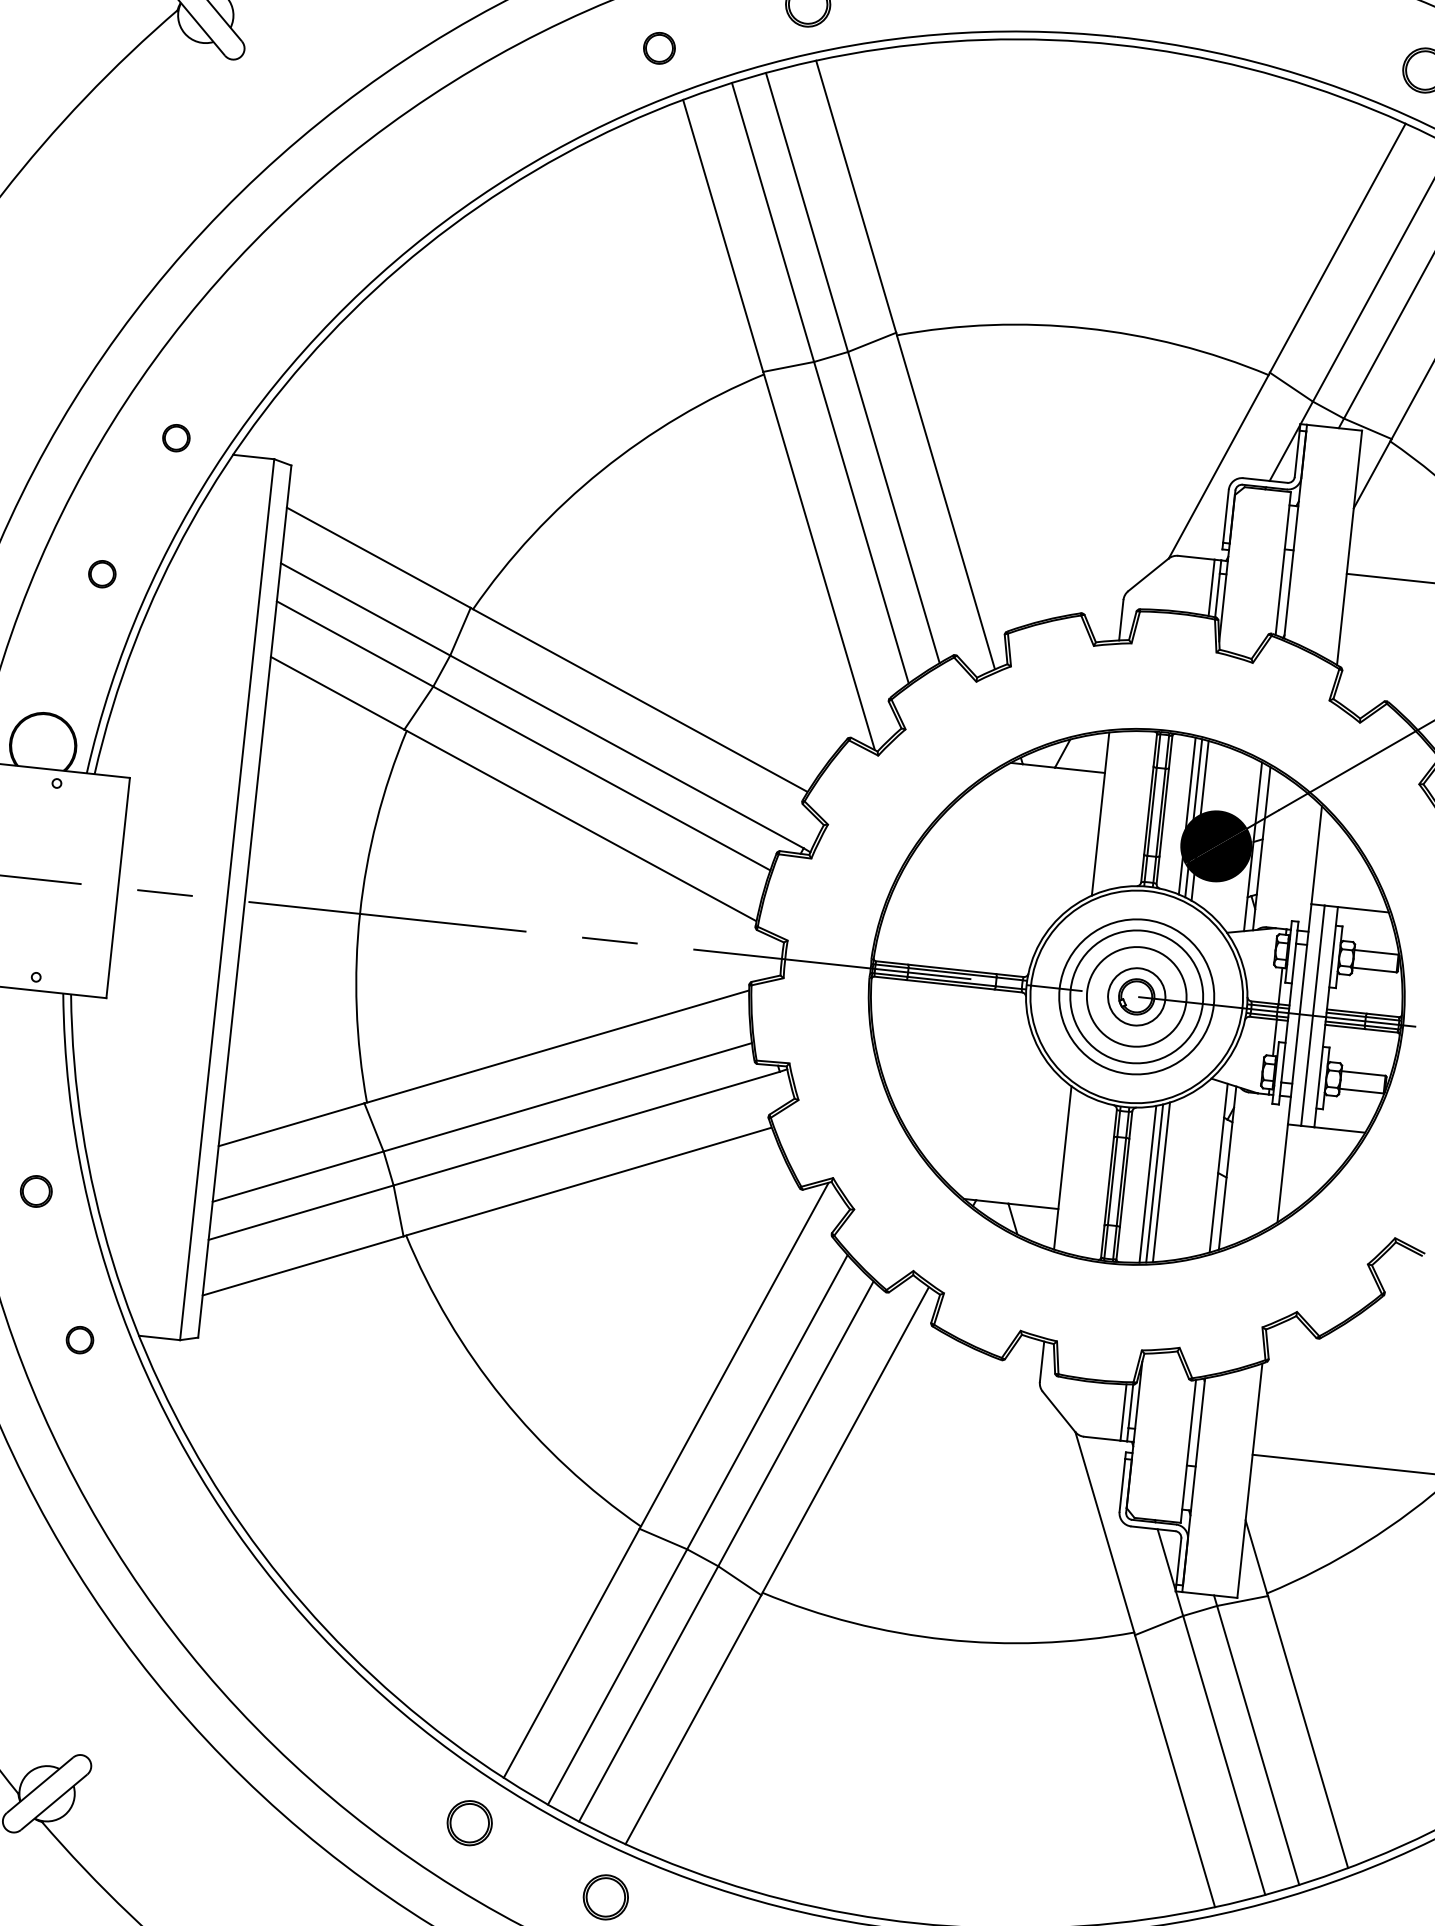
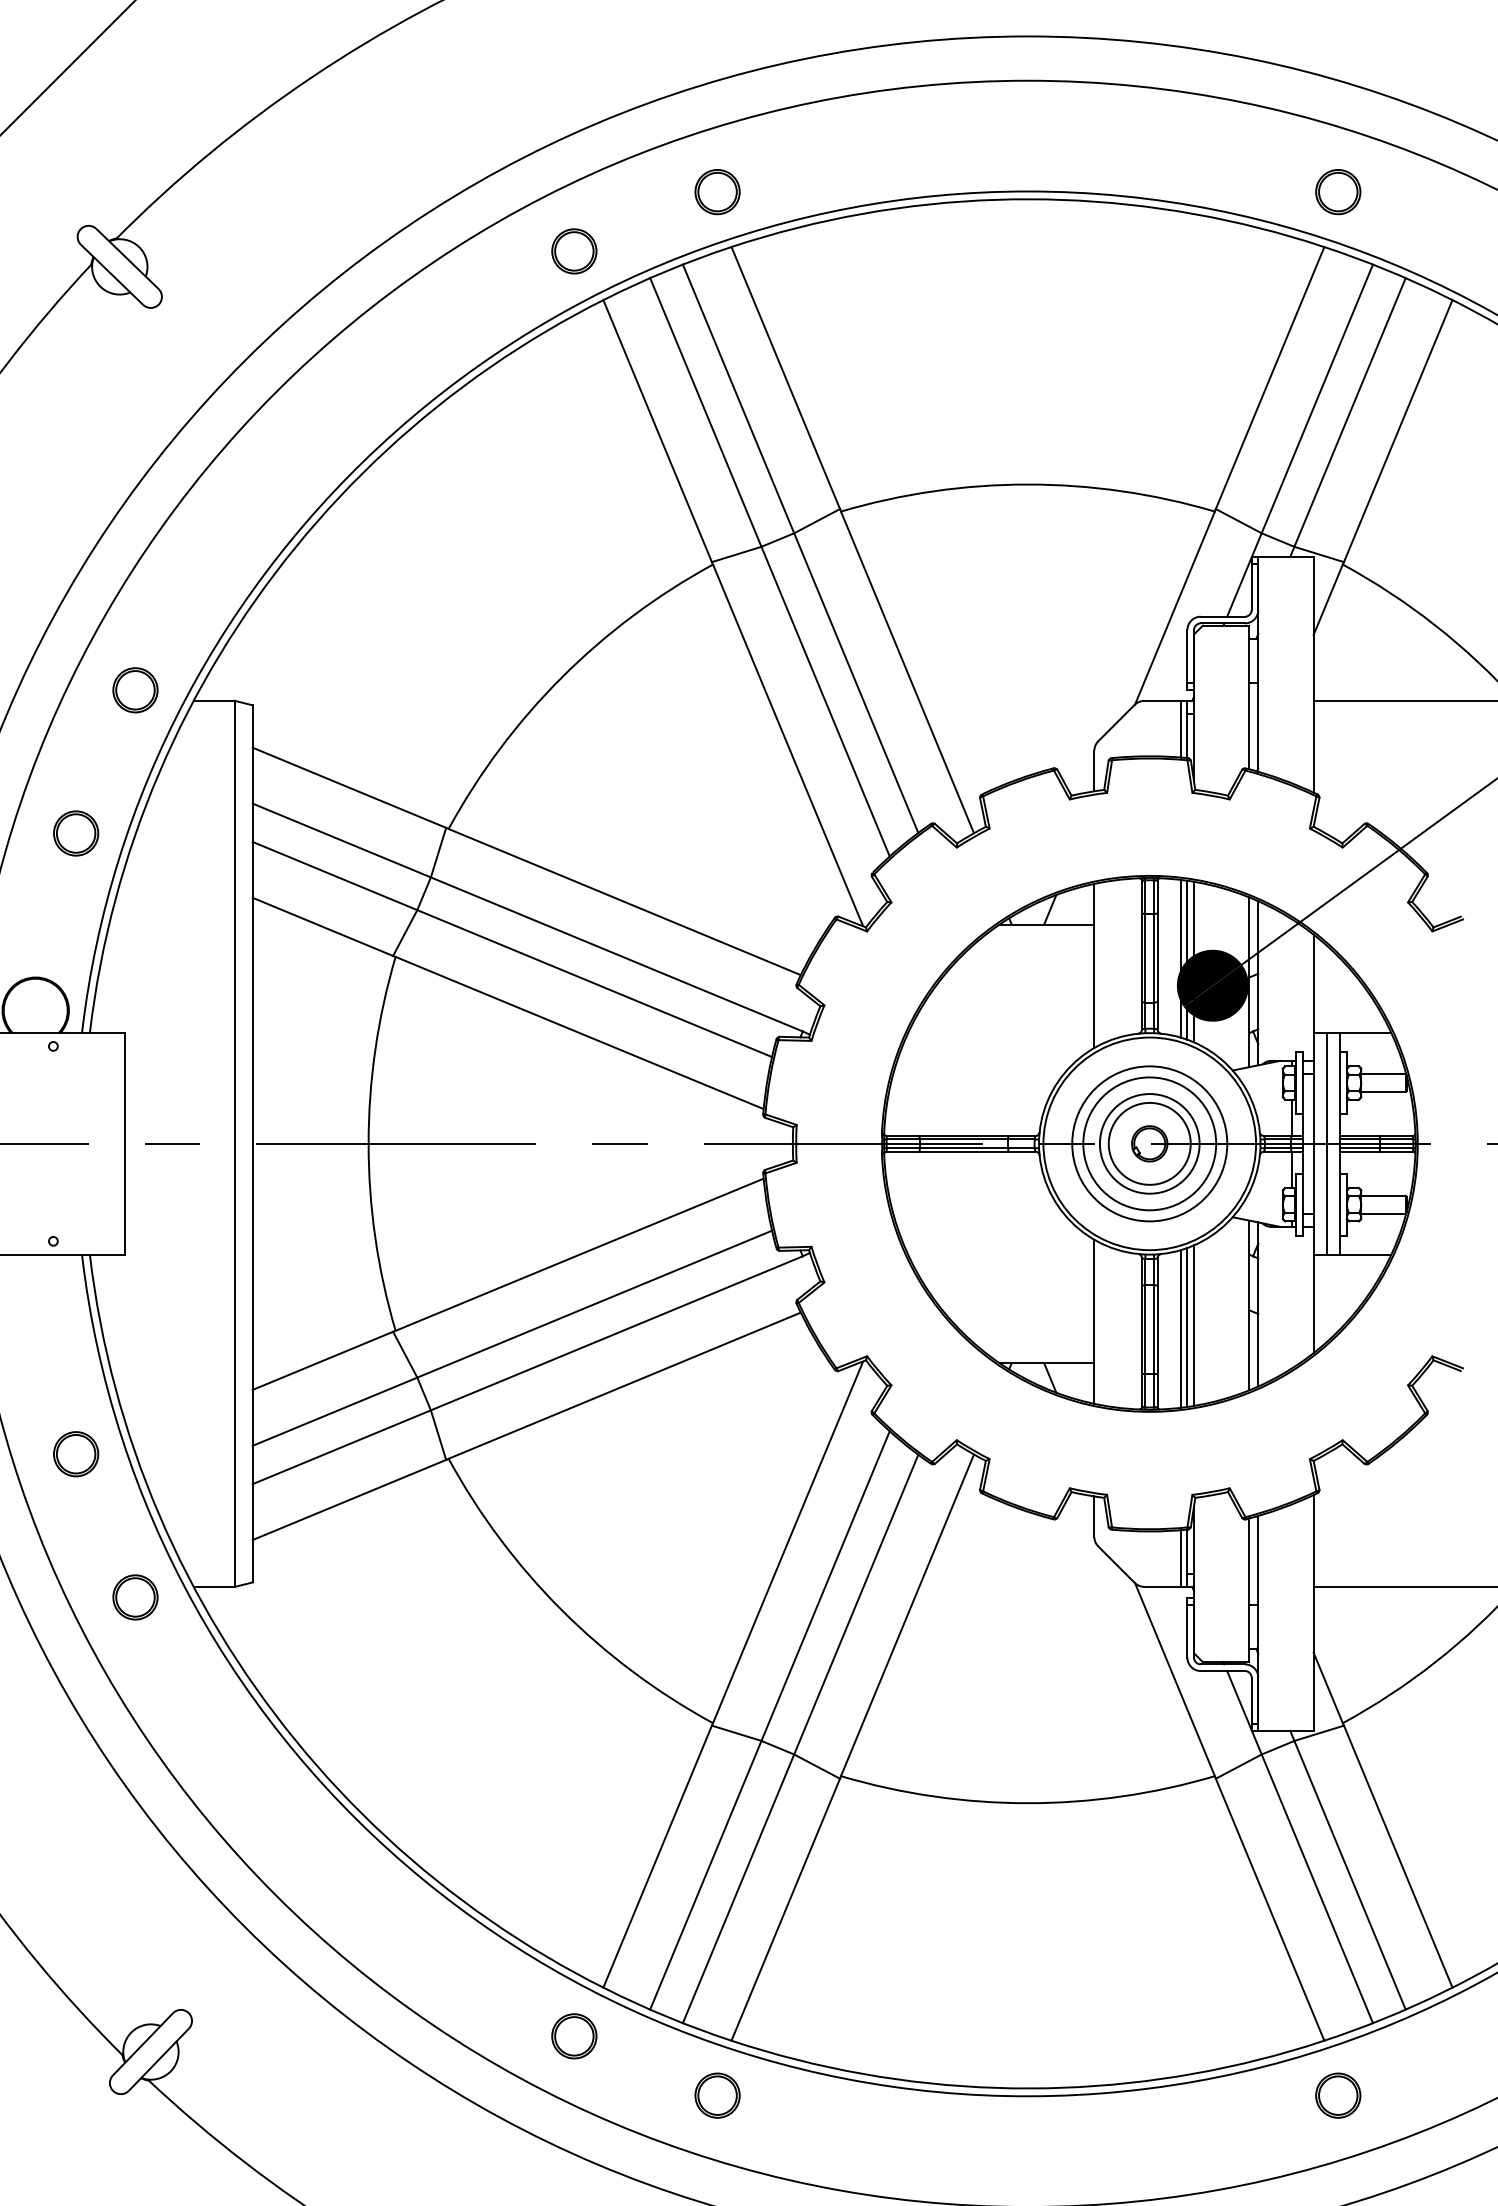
part: (659, 48) -> (574, 251), size x1.43
part: (176, 438) -> (135, 690), size x1.67
part: (102, 574) -> (76, 833), size x1.67
circle: (1136, 996) -> (1149, 1143), size x1.43
part: (36, 1191) -> (76, 1454), size x1.43
part: (80, 1340) -> (135, 1597), size x1.67

